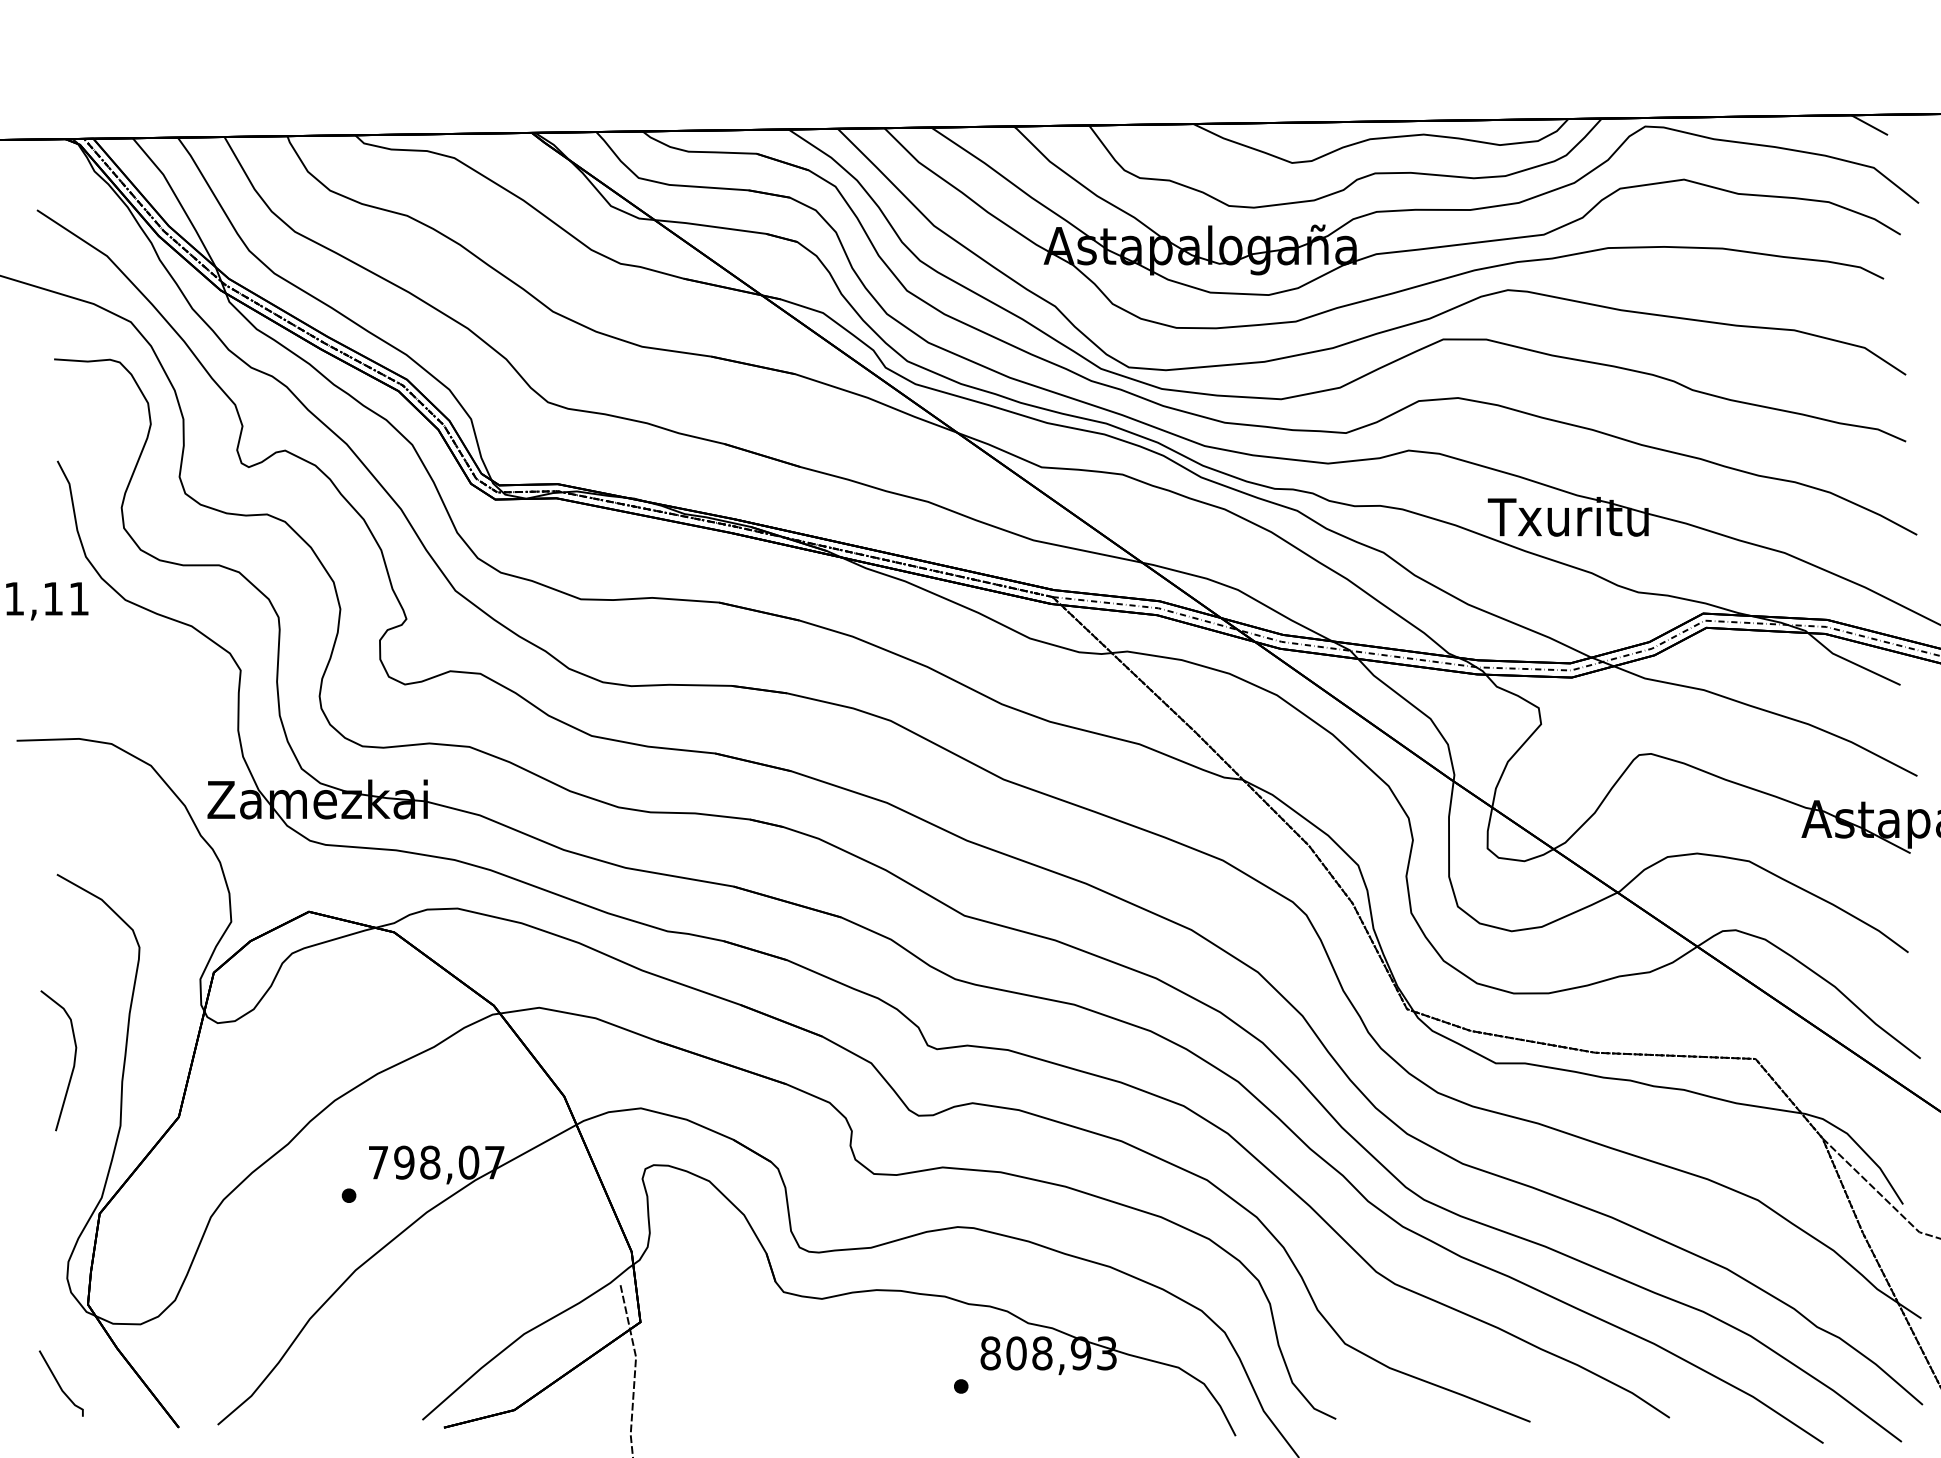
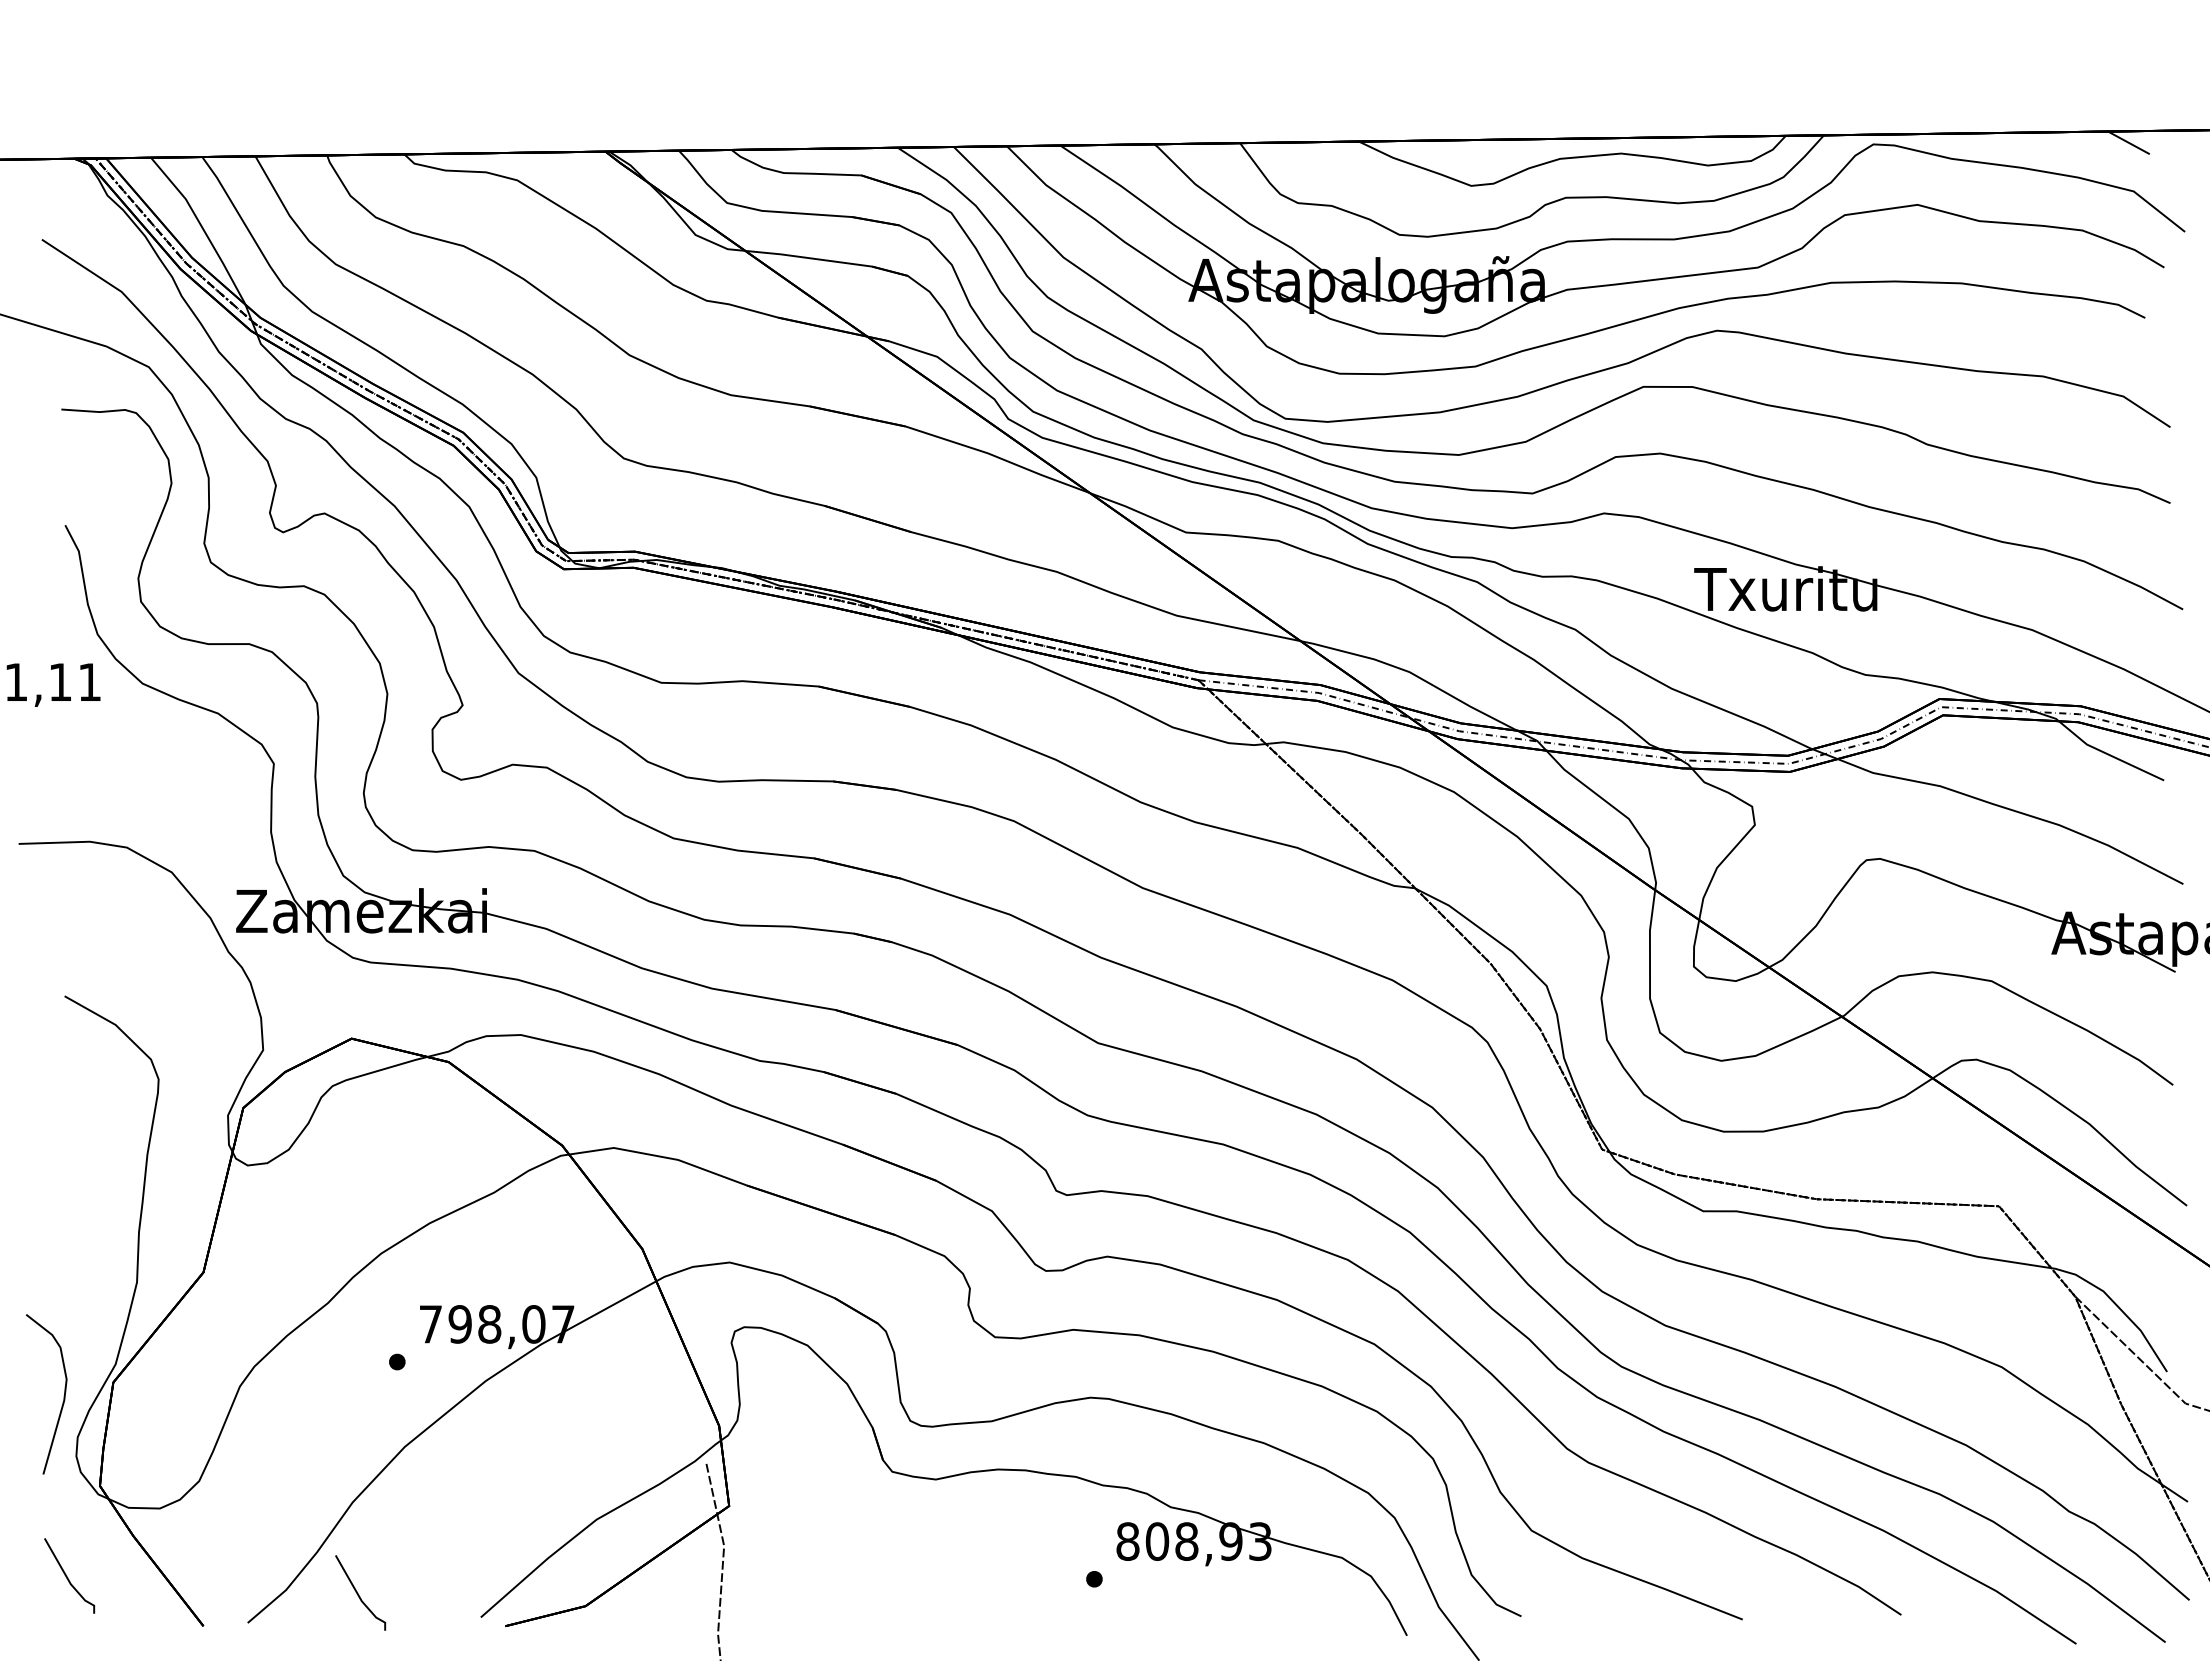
curve: (73, 1061) -> (63, 1395), moved
line: (314, 1398) -> (358, 1593), added

